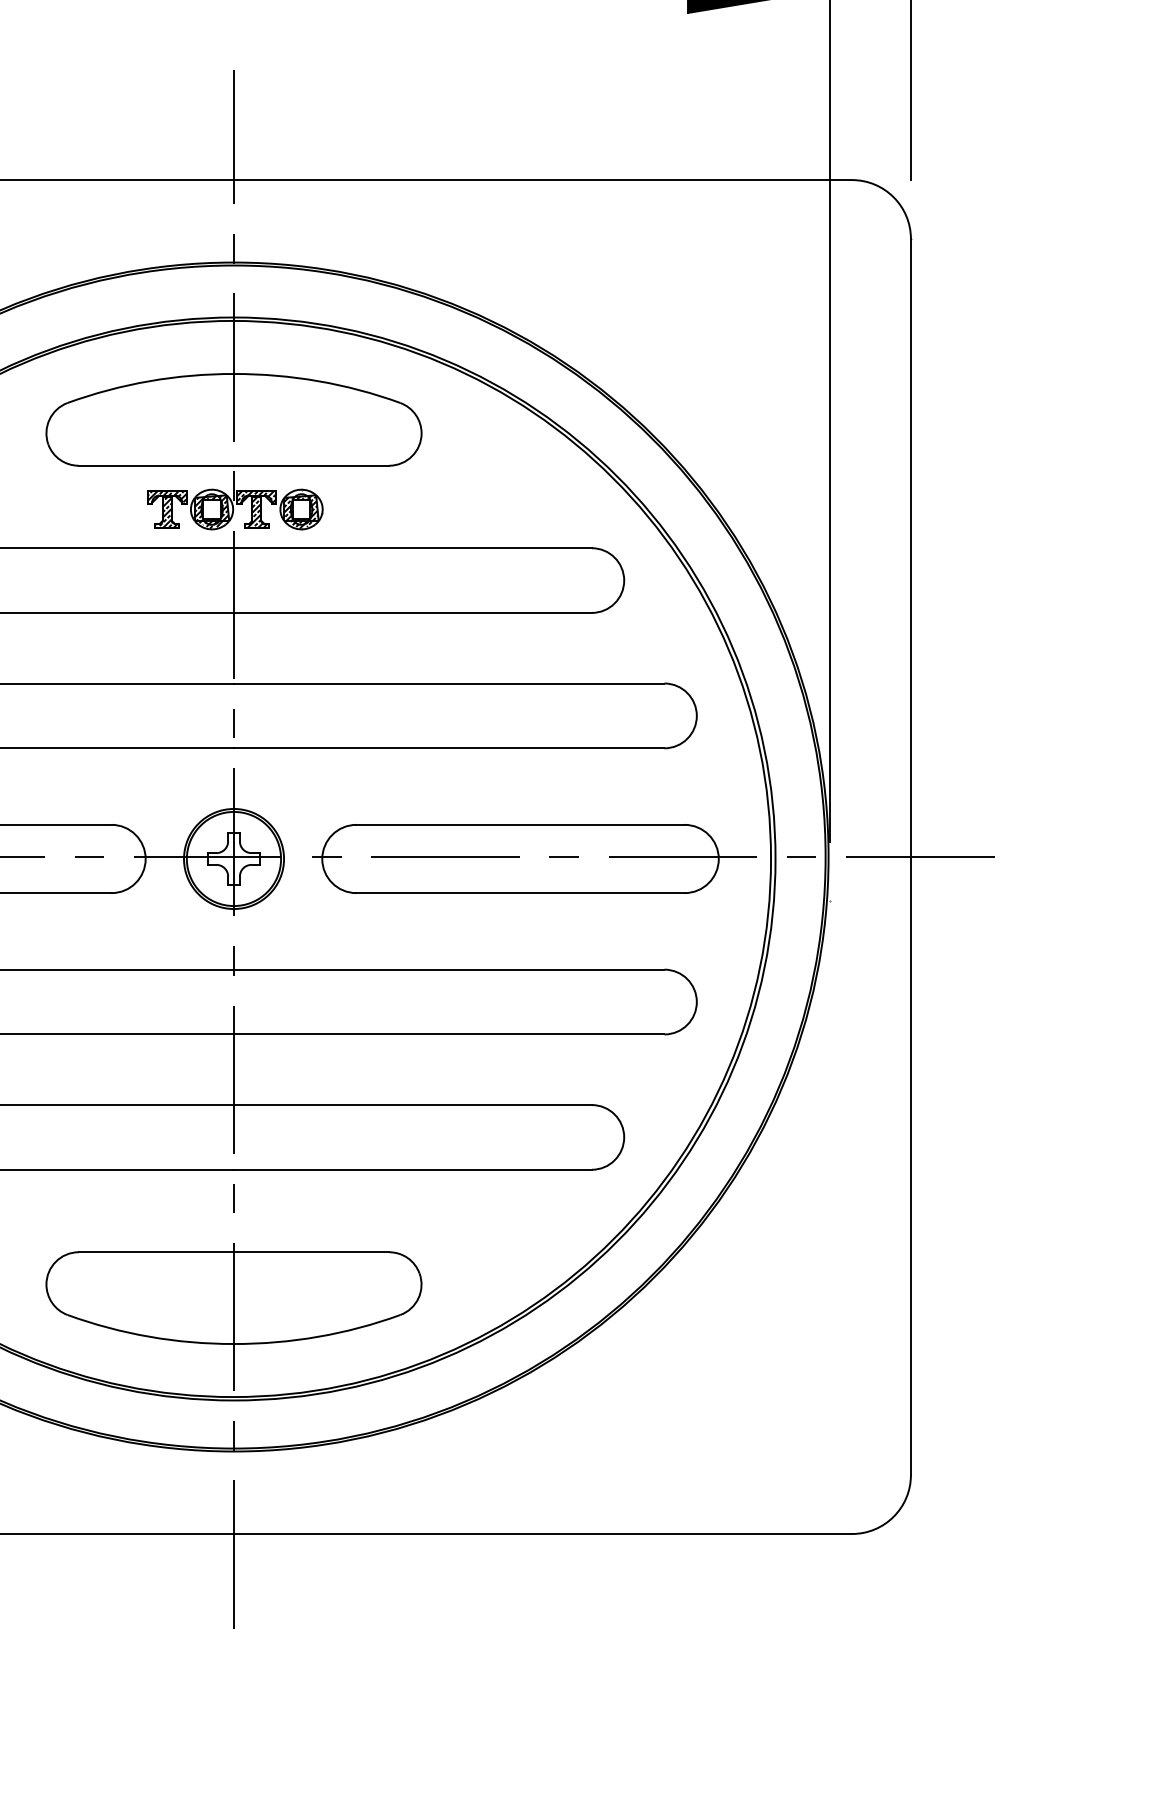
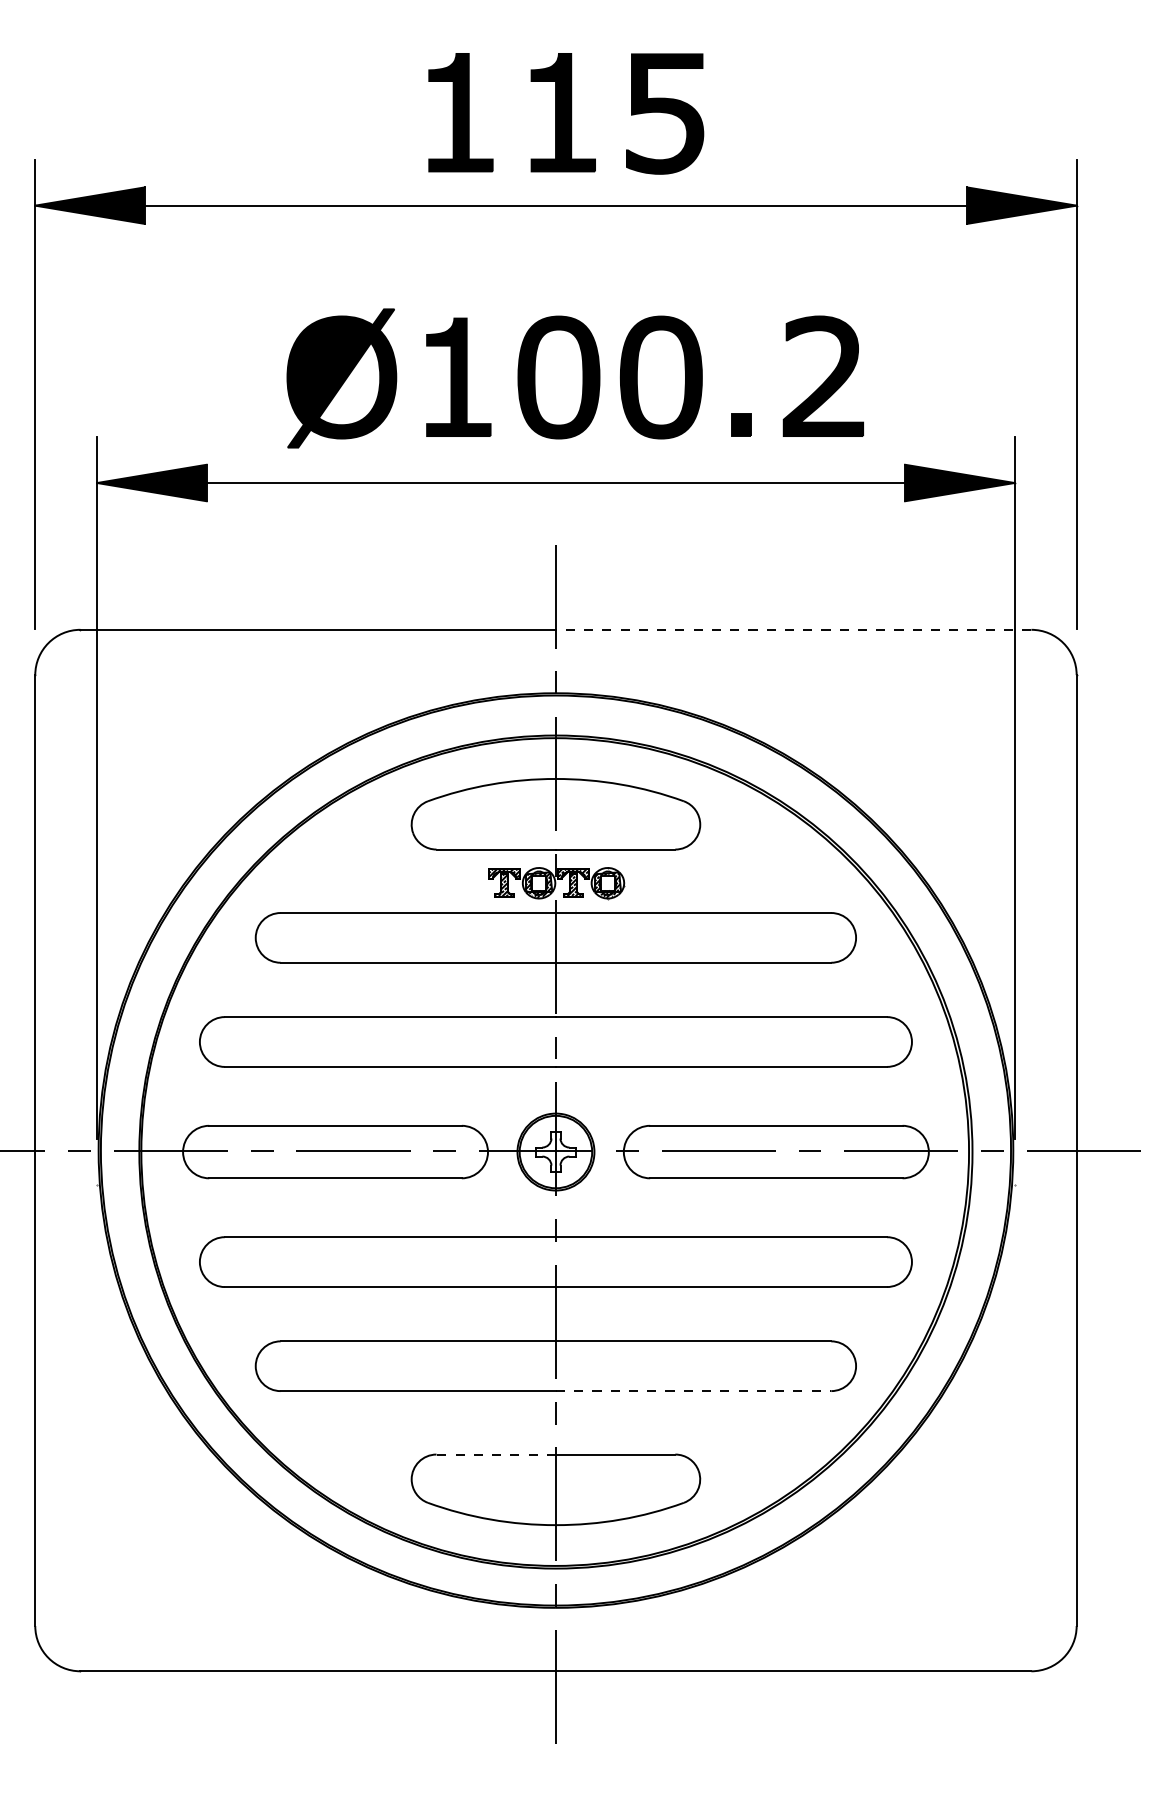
line: (542, 179) -> (793, 629), solid -> dashed
line: (412, 1170) -> (693, 1391), solid -> dashed
line: (156, 1252) -> (496, 1454), solid -> dashed

